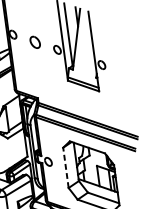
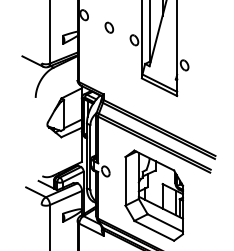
part: (35, 42) -> (109, 27), size x0.71
line: (65, 167) -> (125, 180), dashed -> solid

